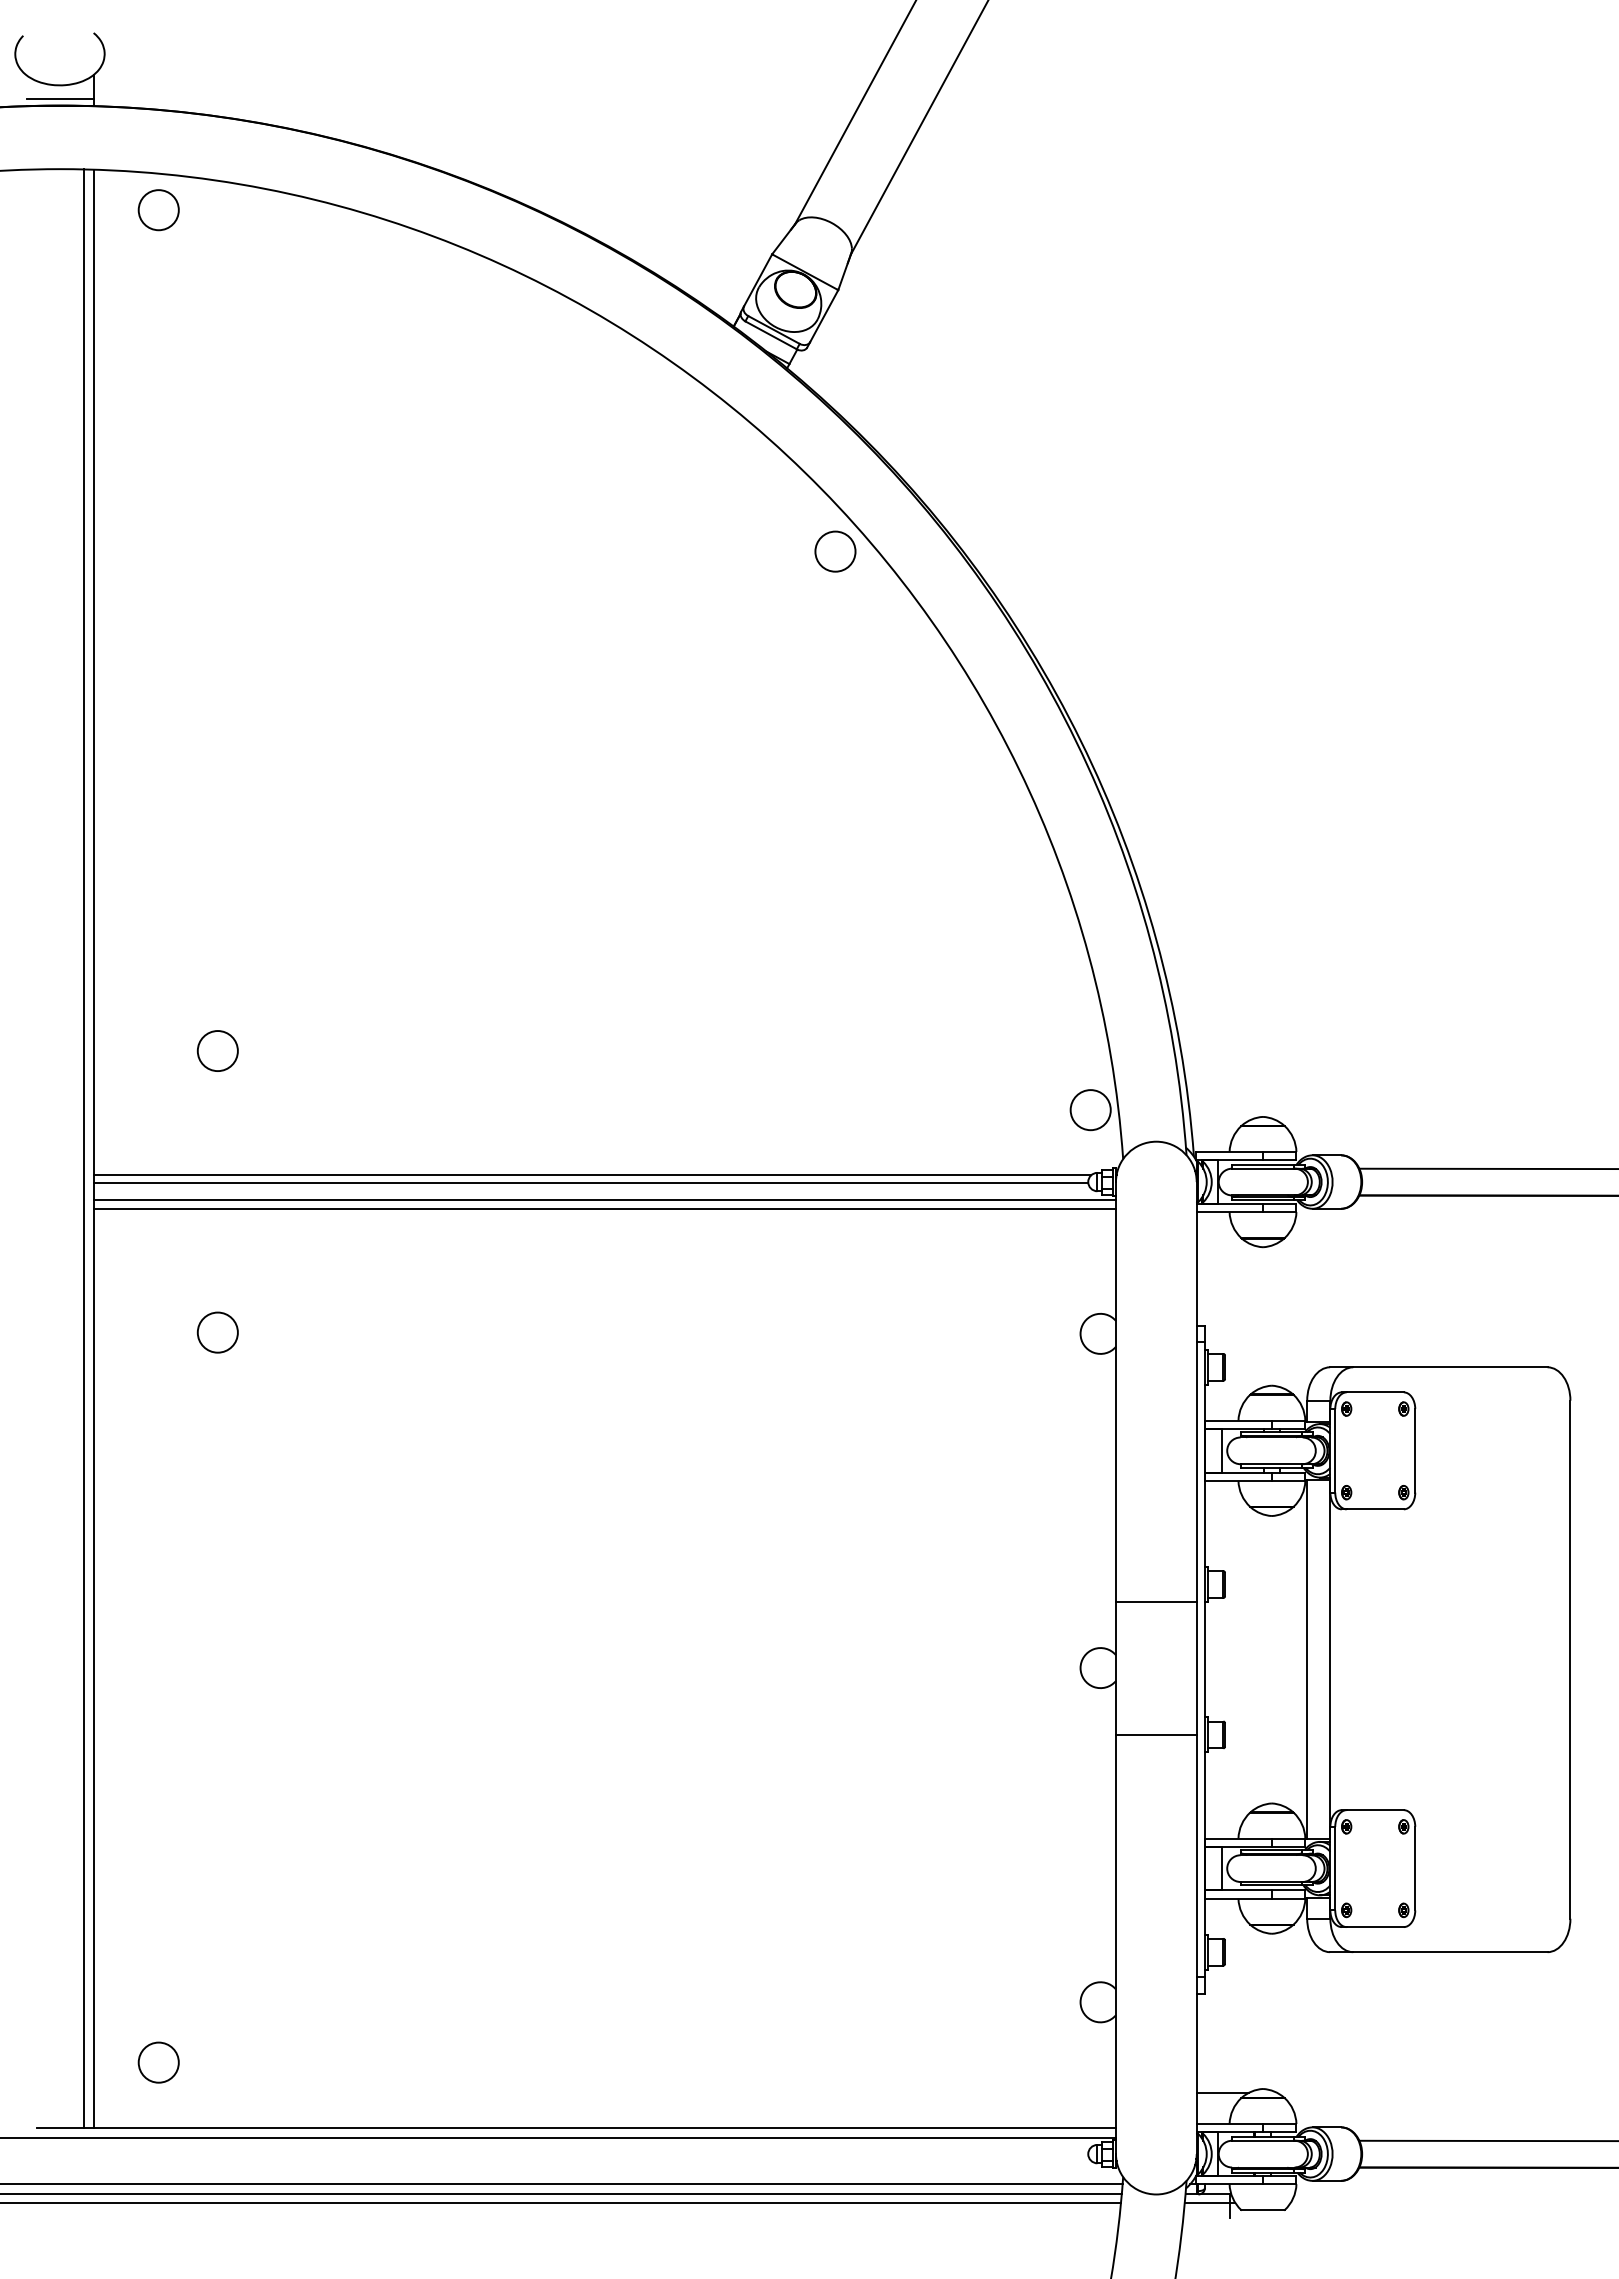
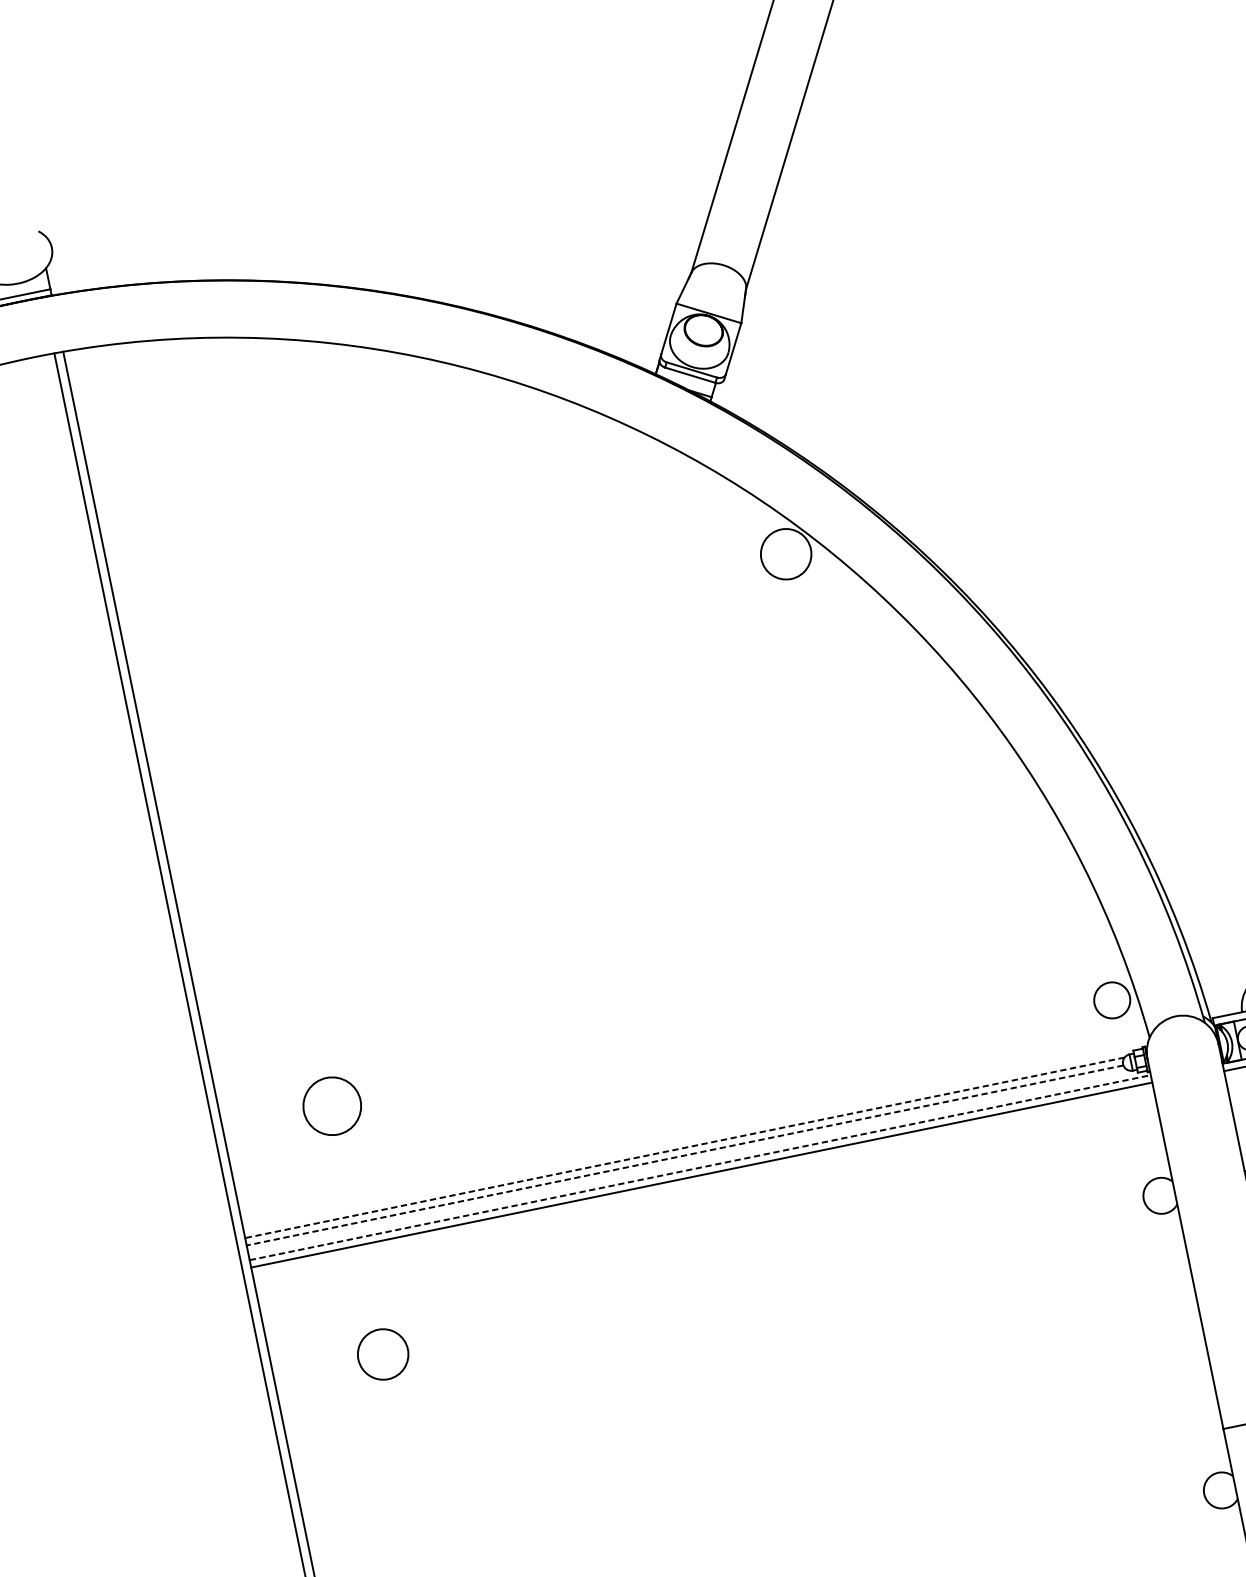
circle: (158, 210) -> (127, 376), removed
circle: (835, 551) -> (786, 554), size x1.4
circle: (217, 1050) -> (331, 1105), size x1.6
line: (592, 1175) -> (684, 1148), solid -> dashed
line: (590, 1183) -> (684, 1155), solid -> dashed
line: (605, 1200) -> (700, 1167), solid -> dashed
circle: (217, 1332) -> (382, 1354), size x1.4

